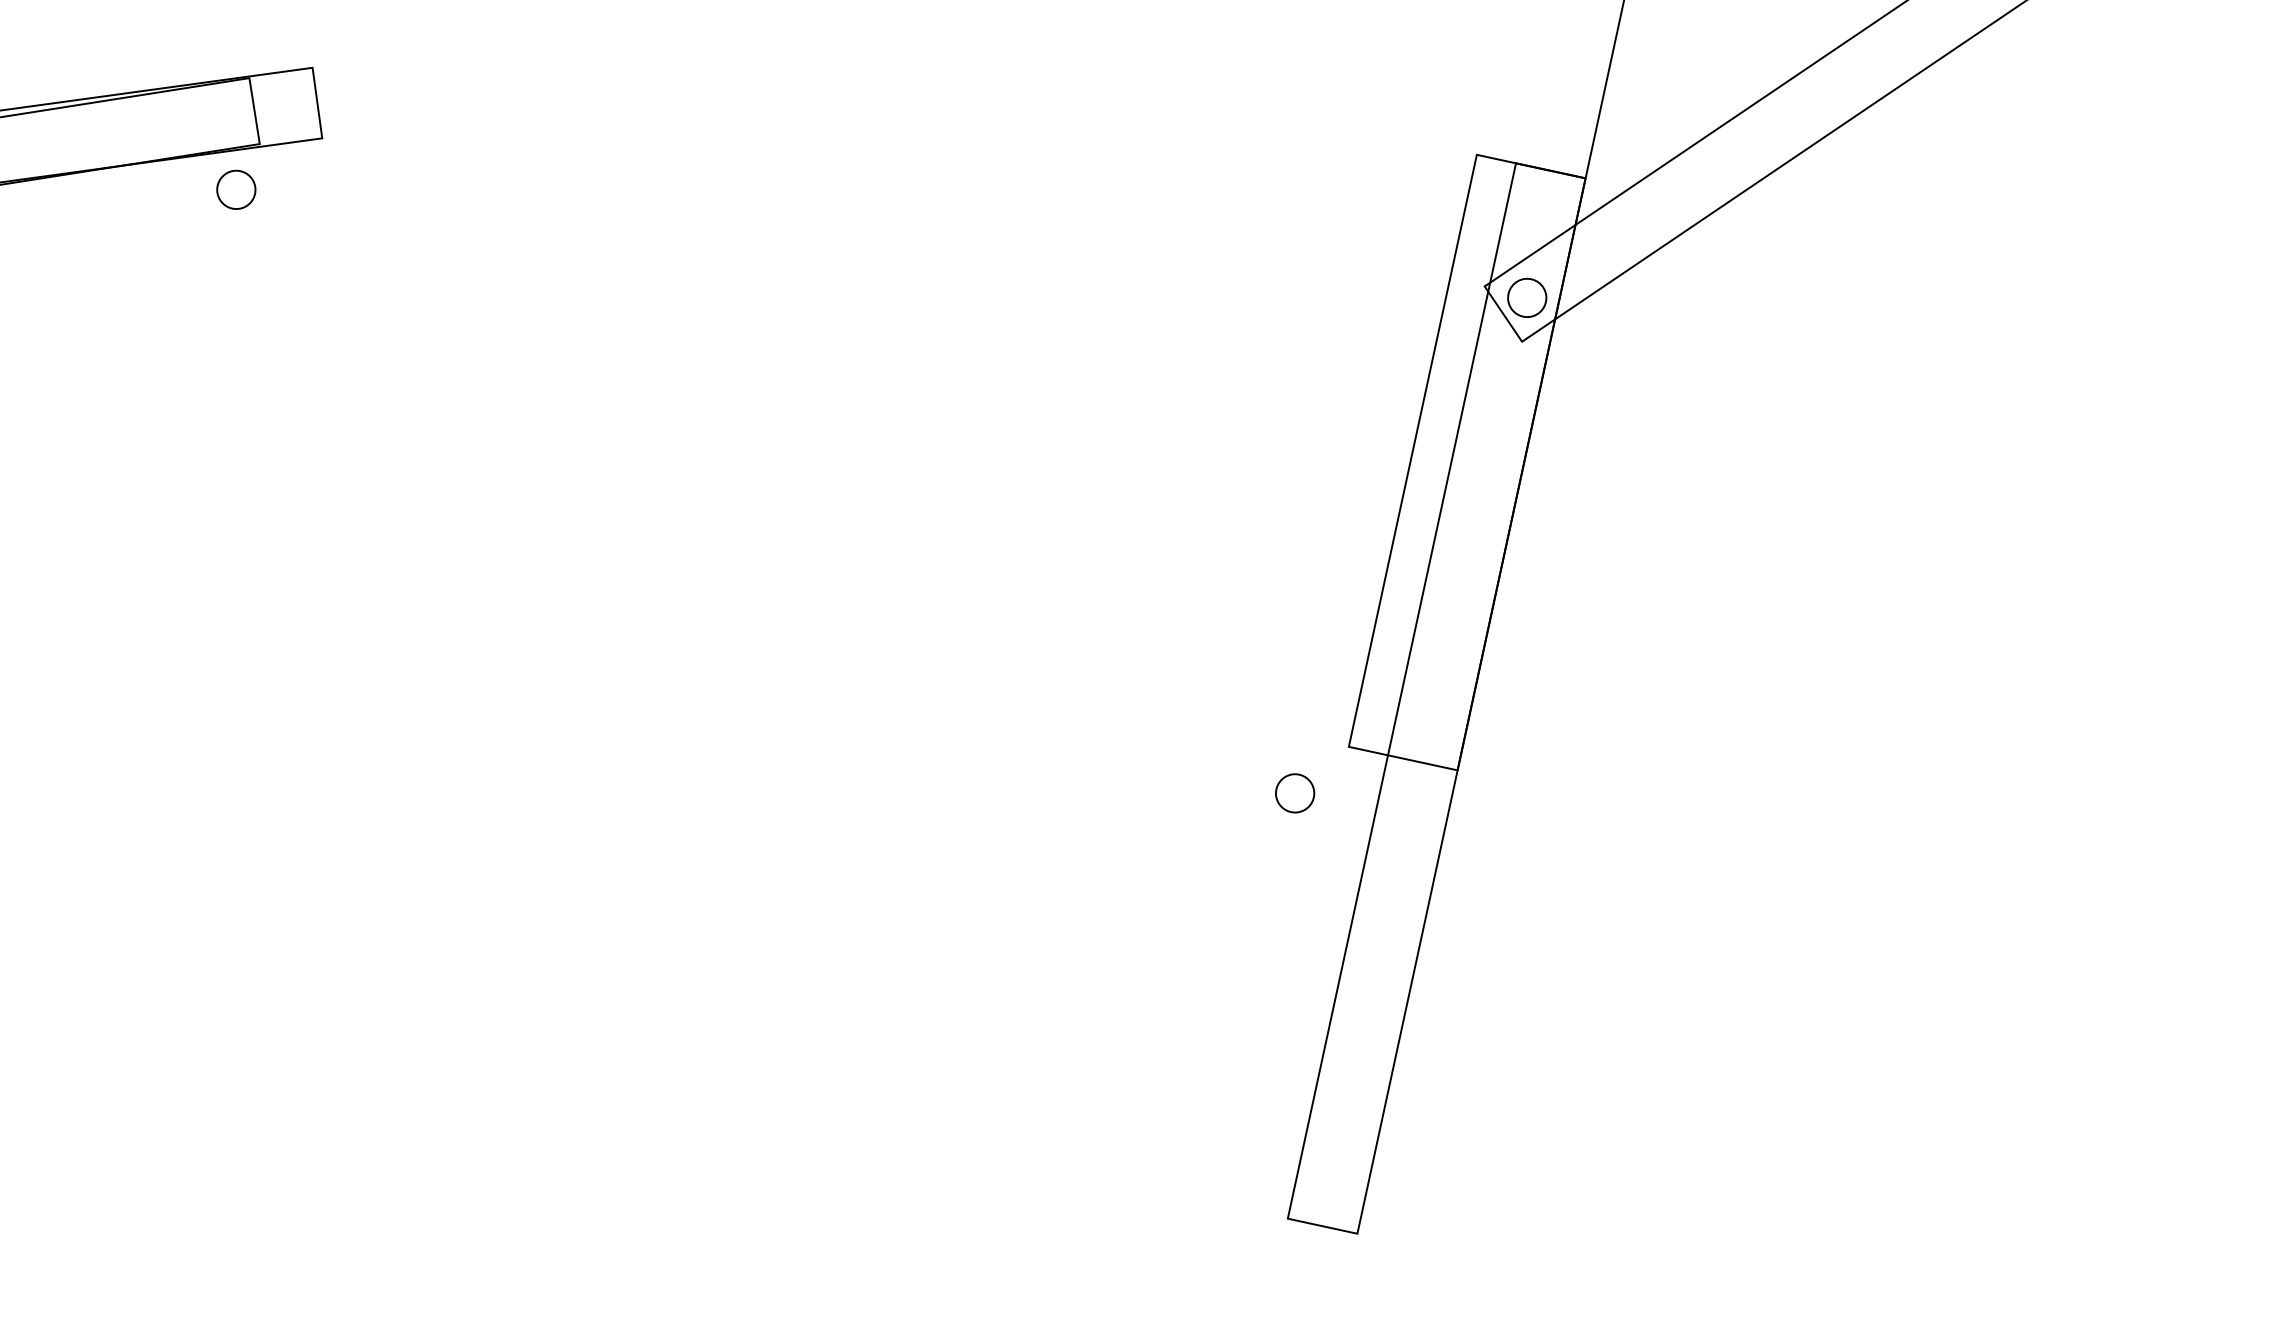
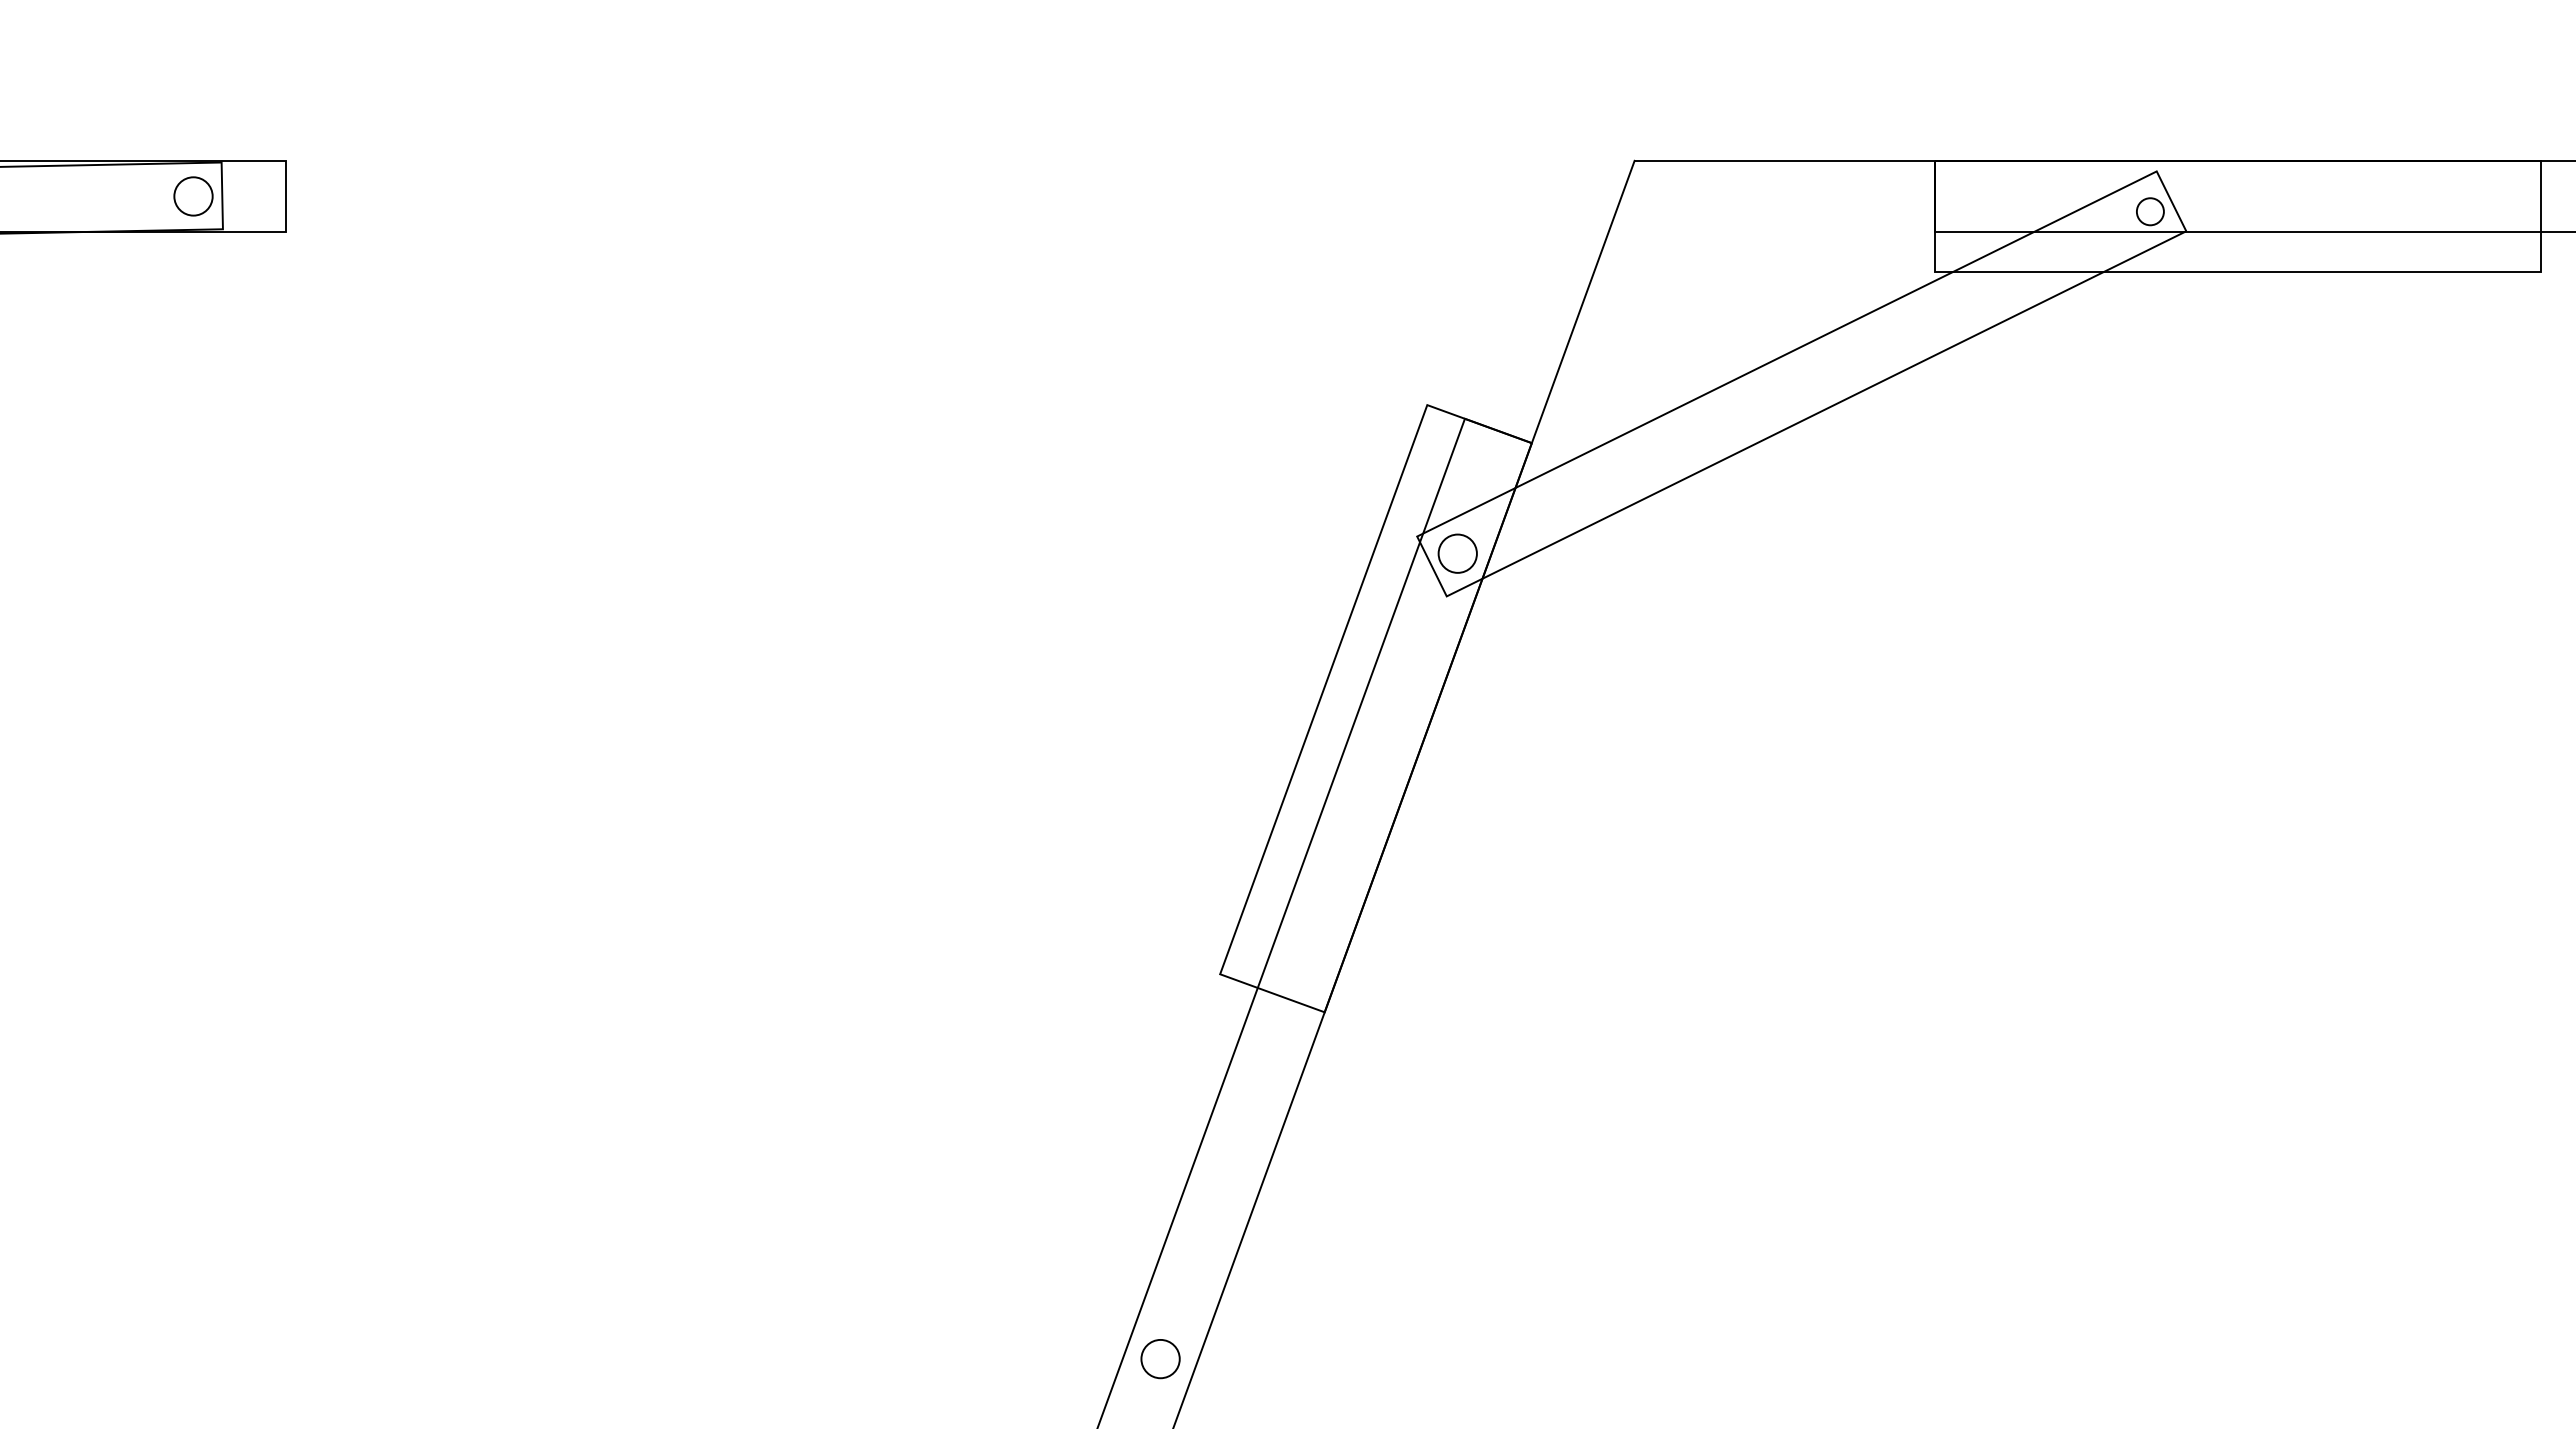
circle: (236, 189) -> (193, 196), moved
circle: (1295, 793) -> (1160, 1359), moved

